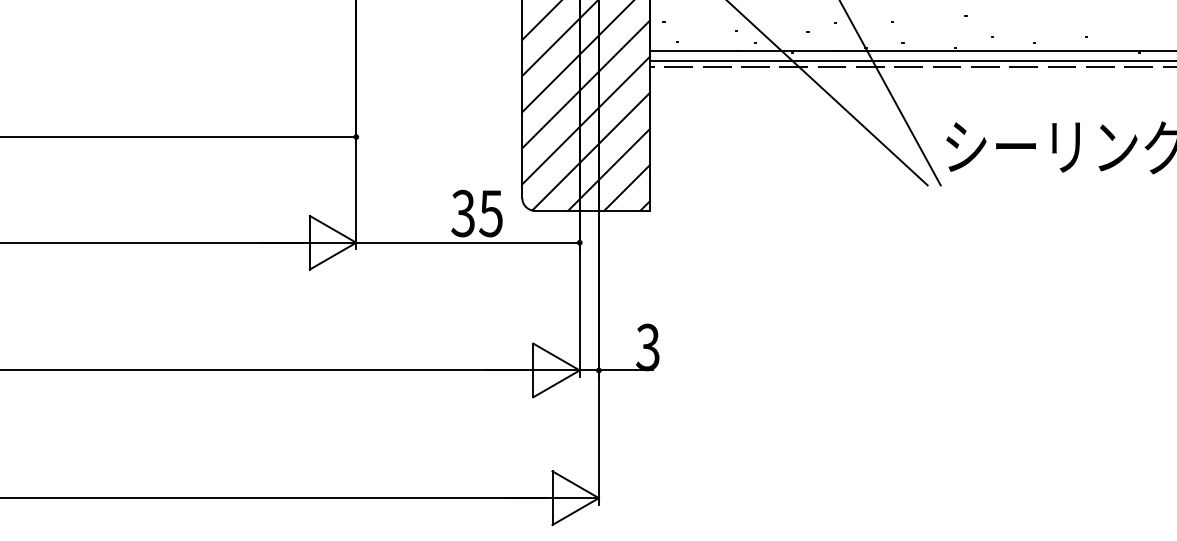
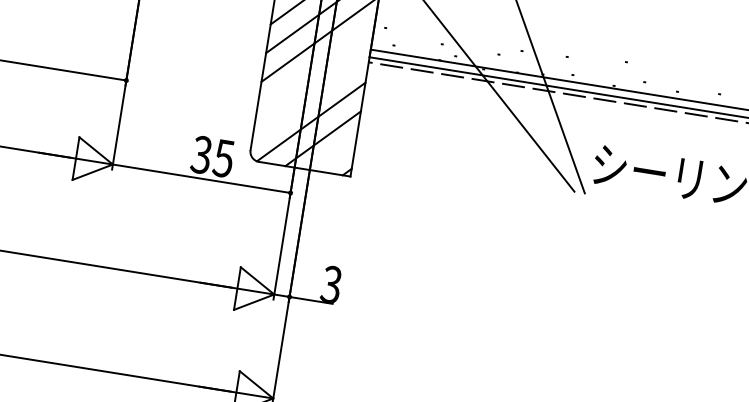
line: (586, 84) -> (316, 68), removed
line: (586, 120) -> (311, 96), removed
line: (627, 187) -> (335, 155), removed

